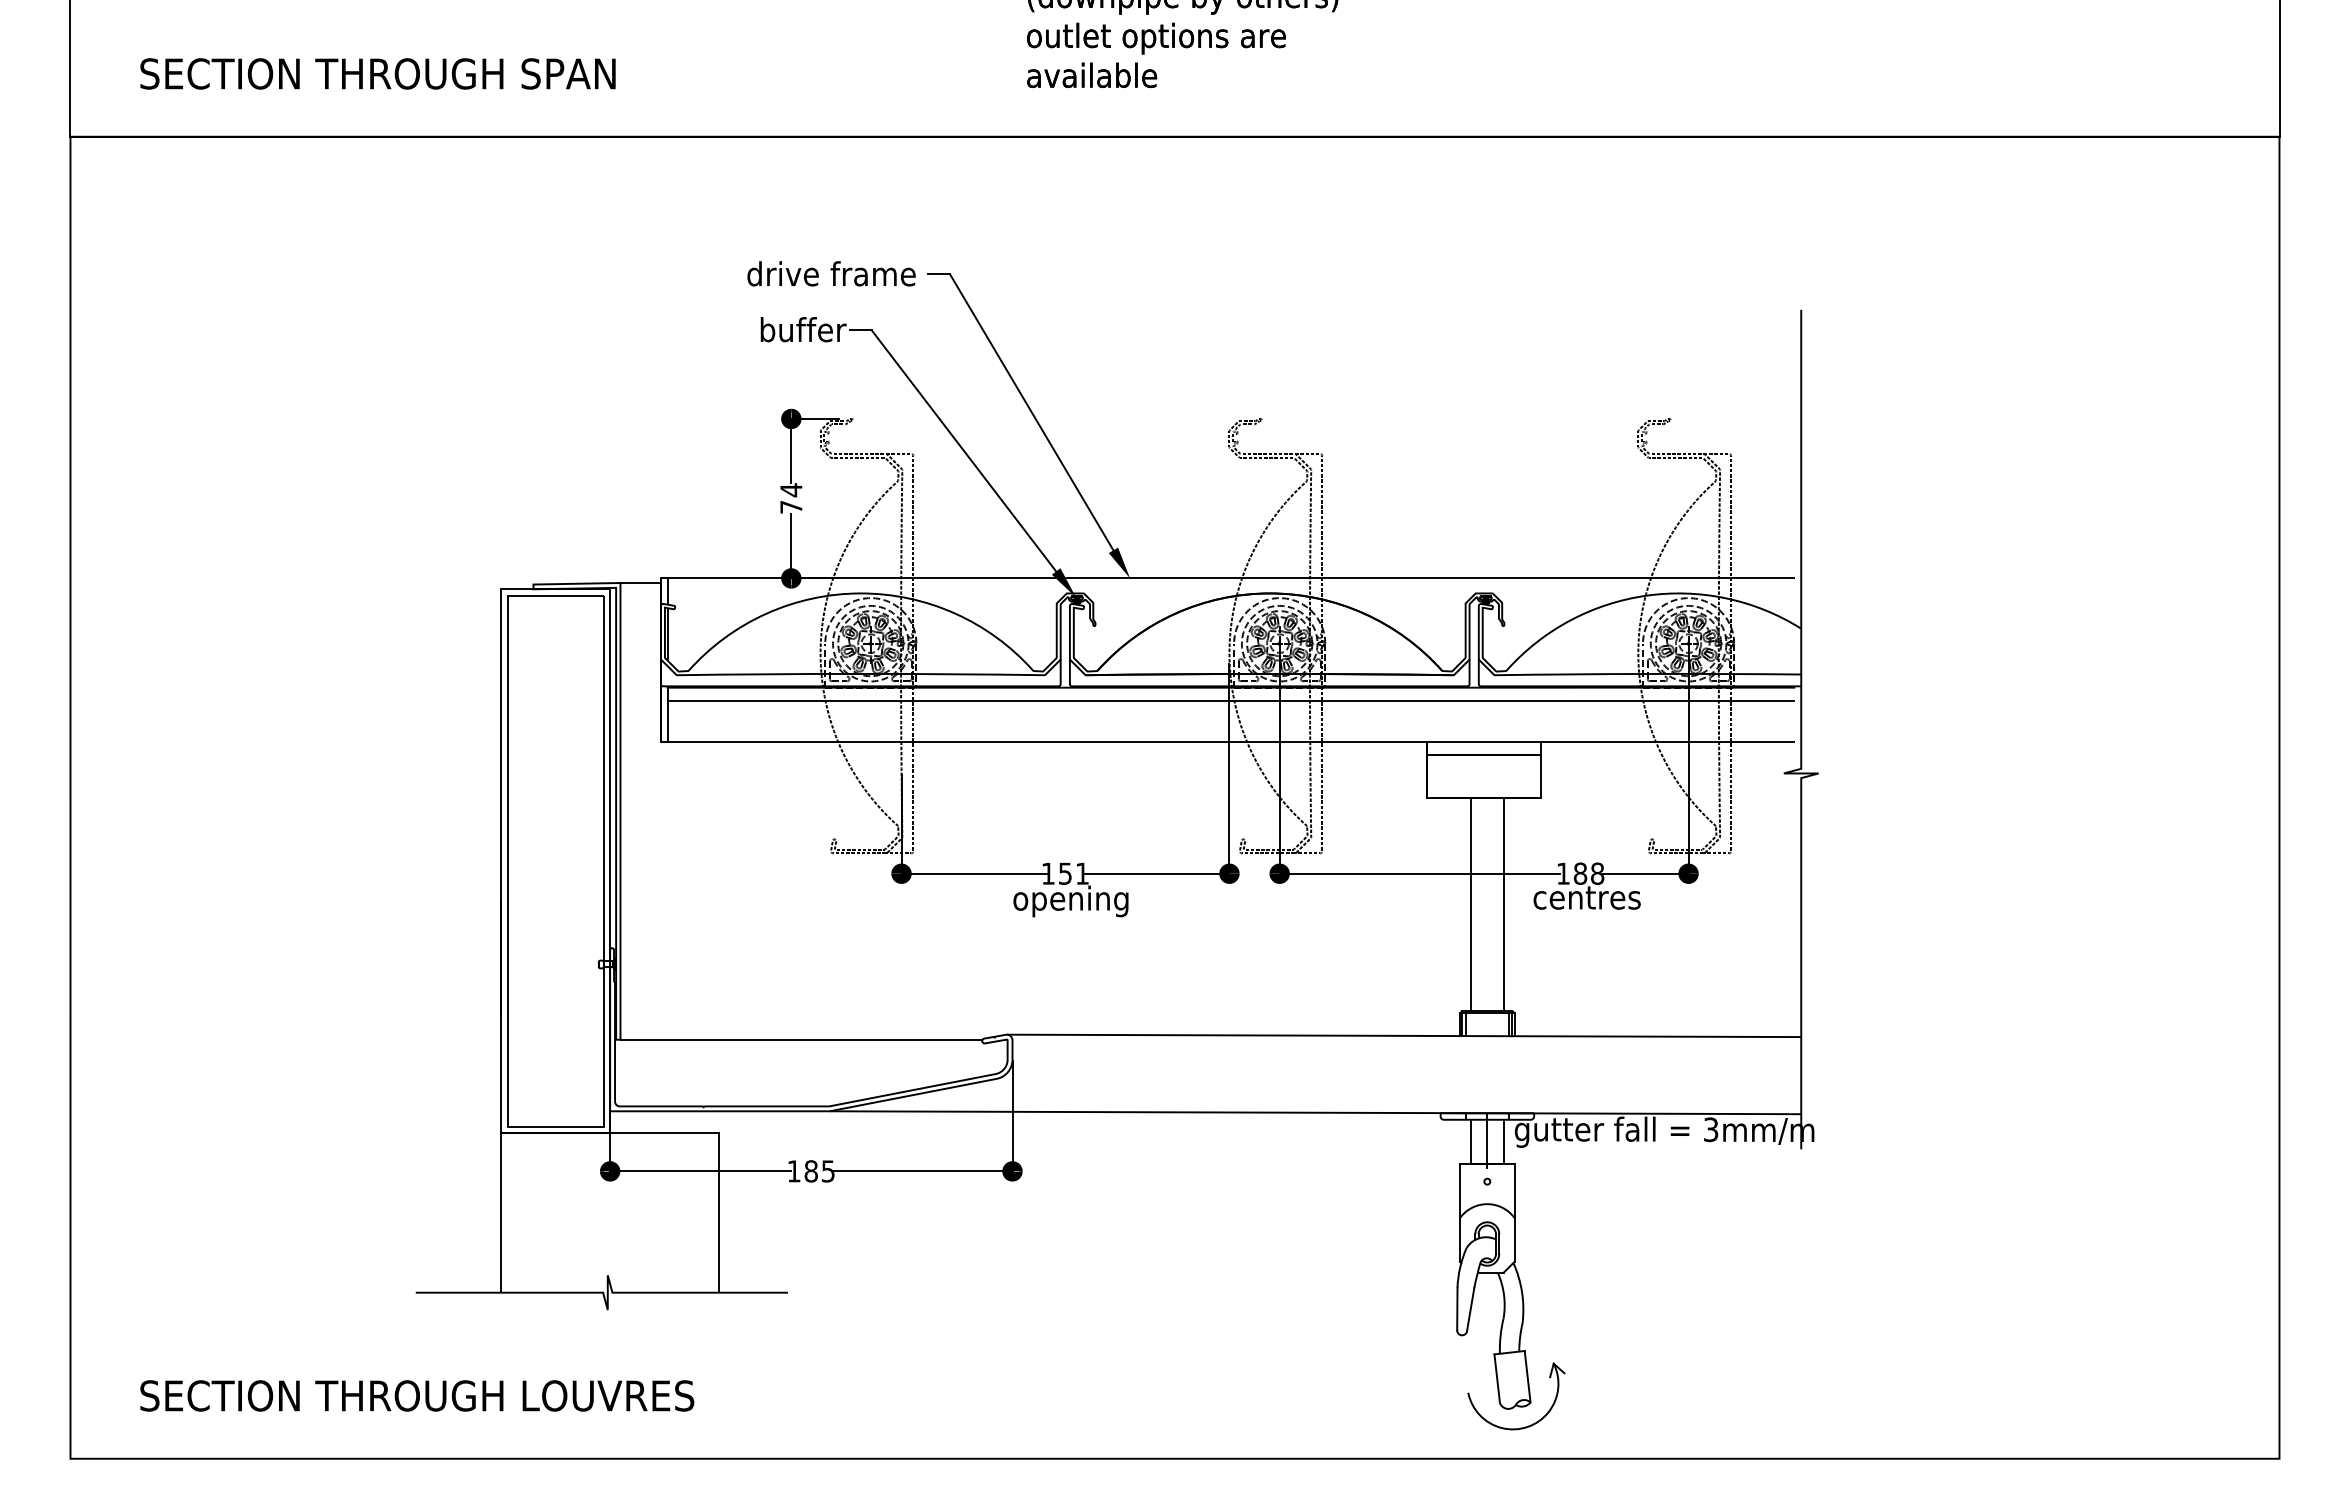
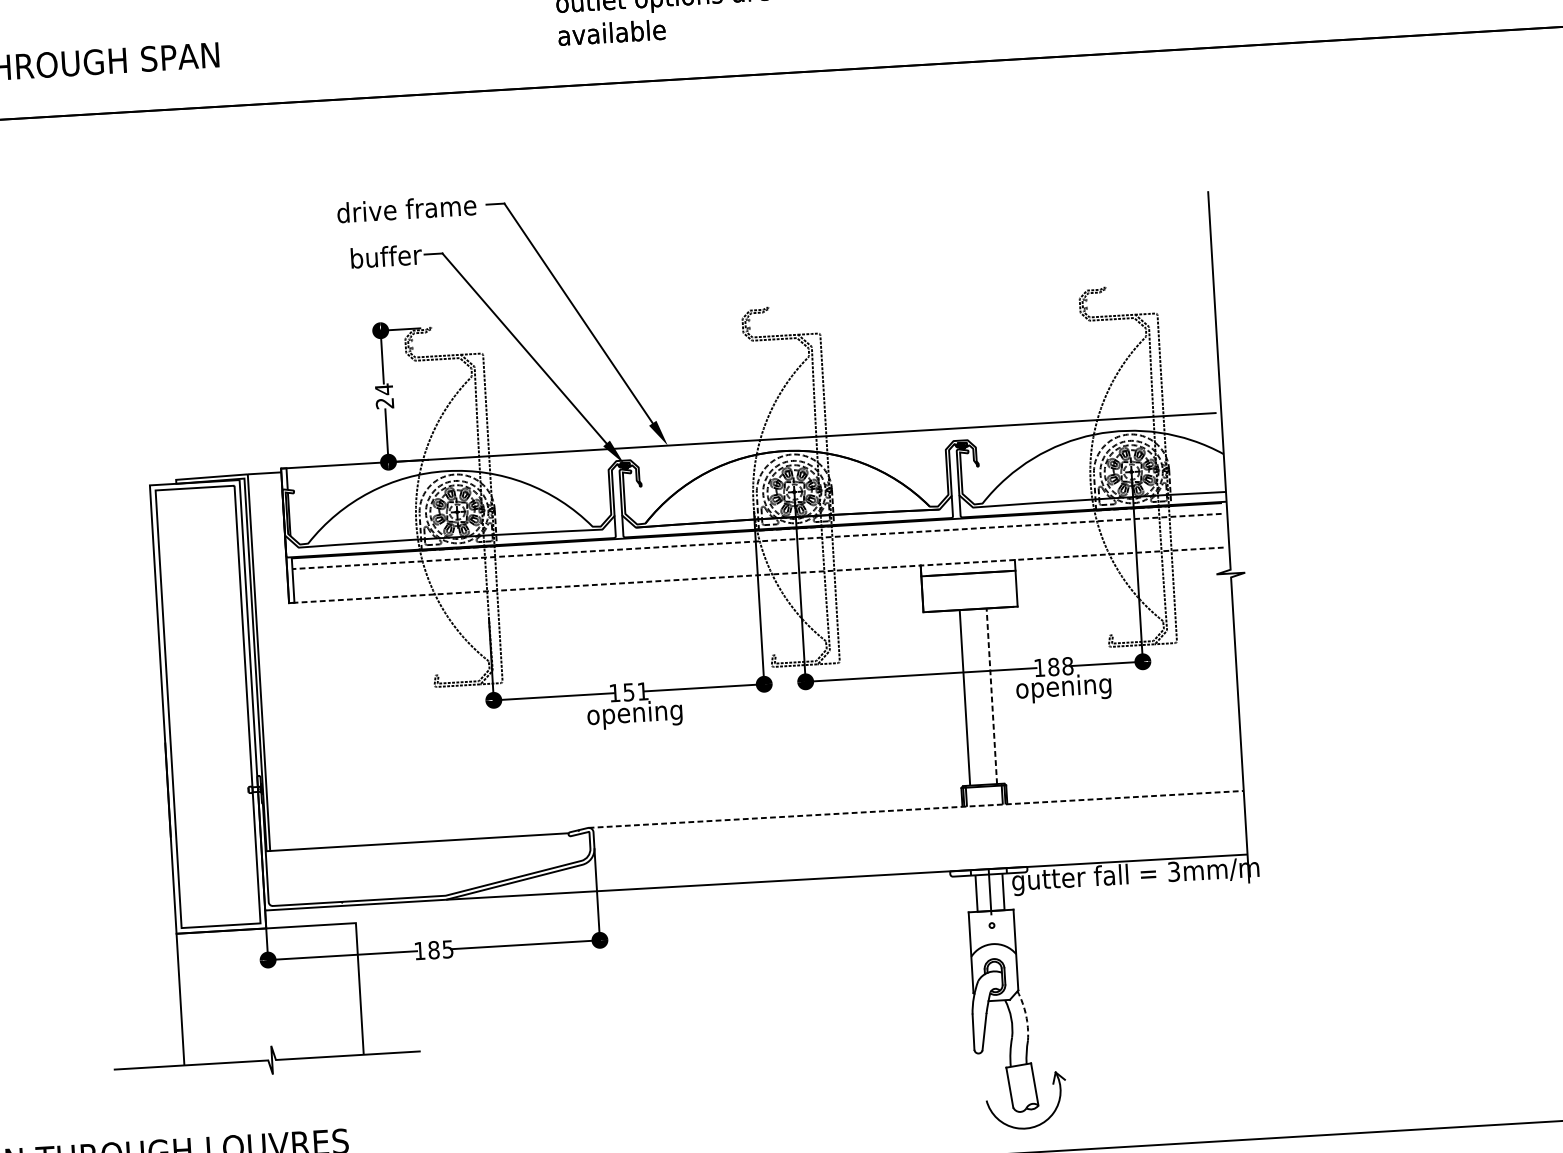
text: (791, 507) -> (385, 403), 74 -> 24
line: (1230, 700) -> (756, 541), solid -> dashed
line: (1227, 741) -> (756, 575), solid -> dashed
text: (1591, 900) -> (1064, 688), centres -> opening
line: (1503, 904) -> (991, 696), solid -> dashed
line: (1404, 1035) -> (916, 809), solid -> dashed
arc: (1522, 1292) -> (1026, 1015), solid -> dashed

